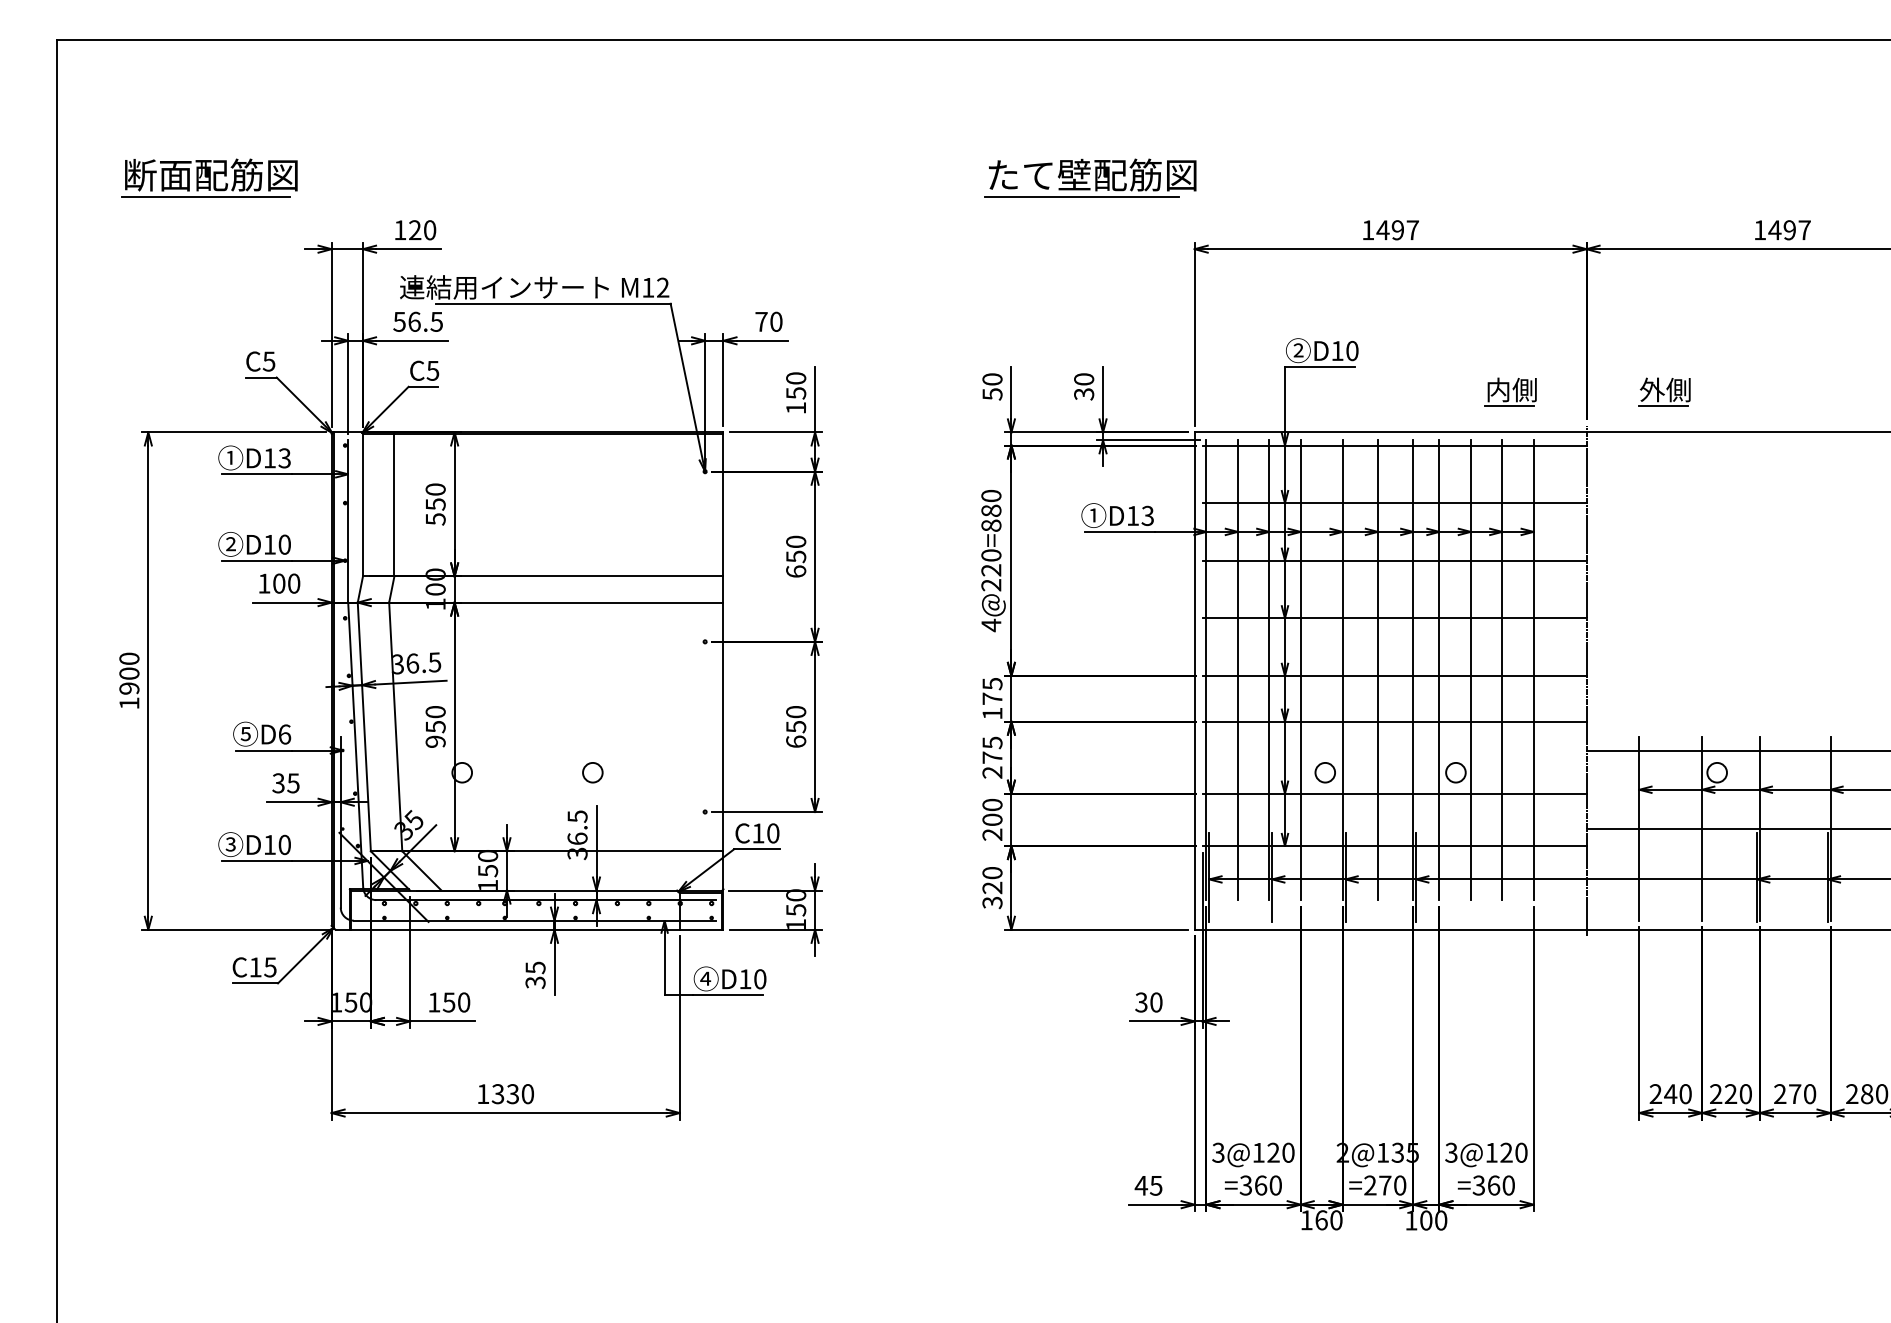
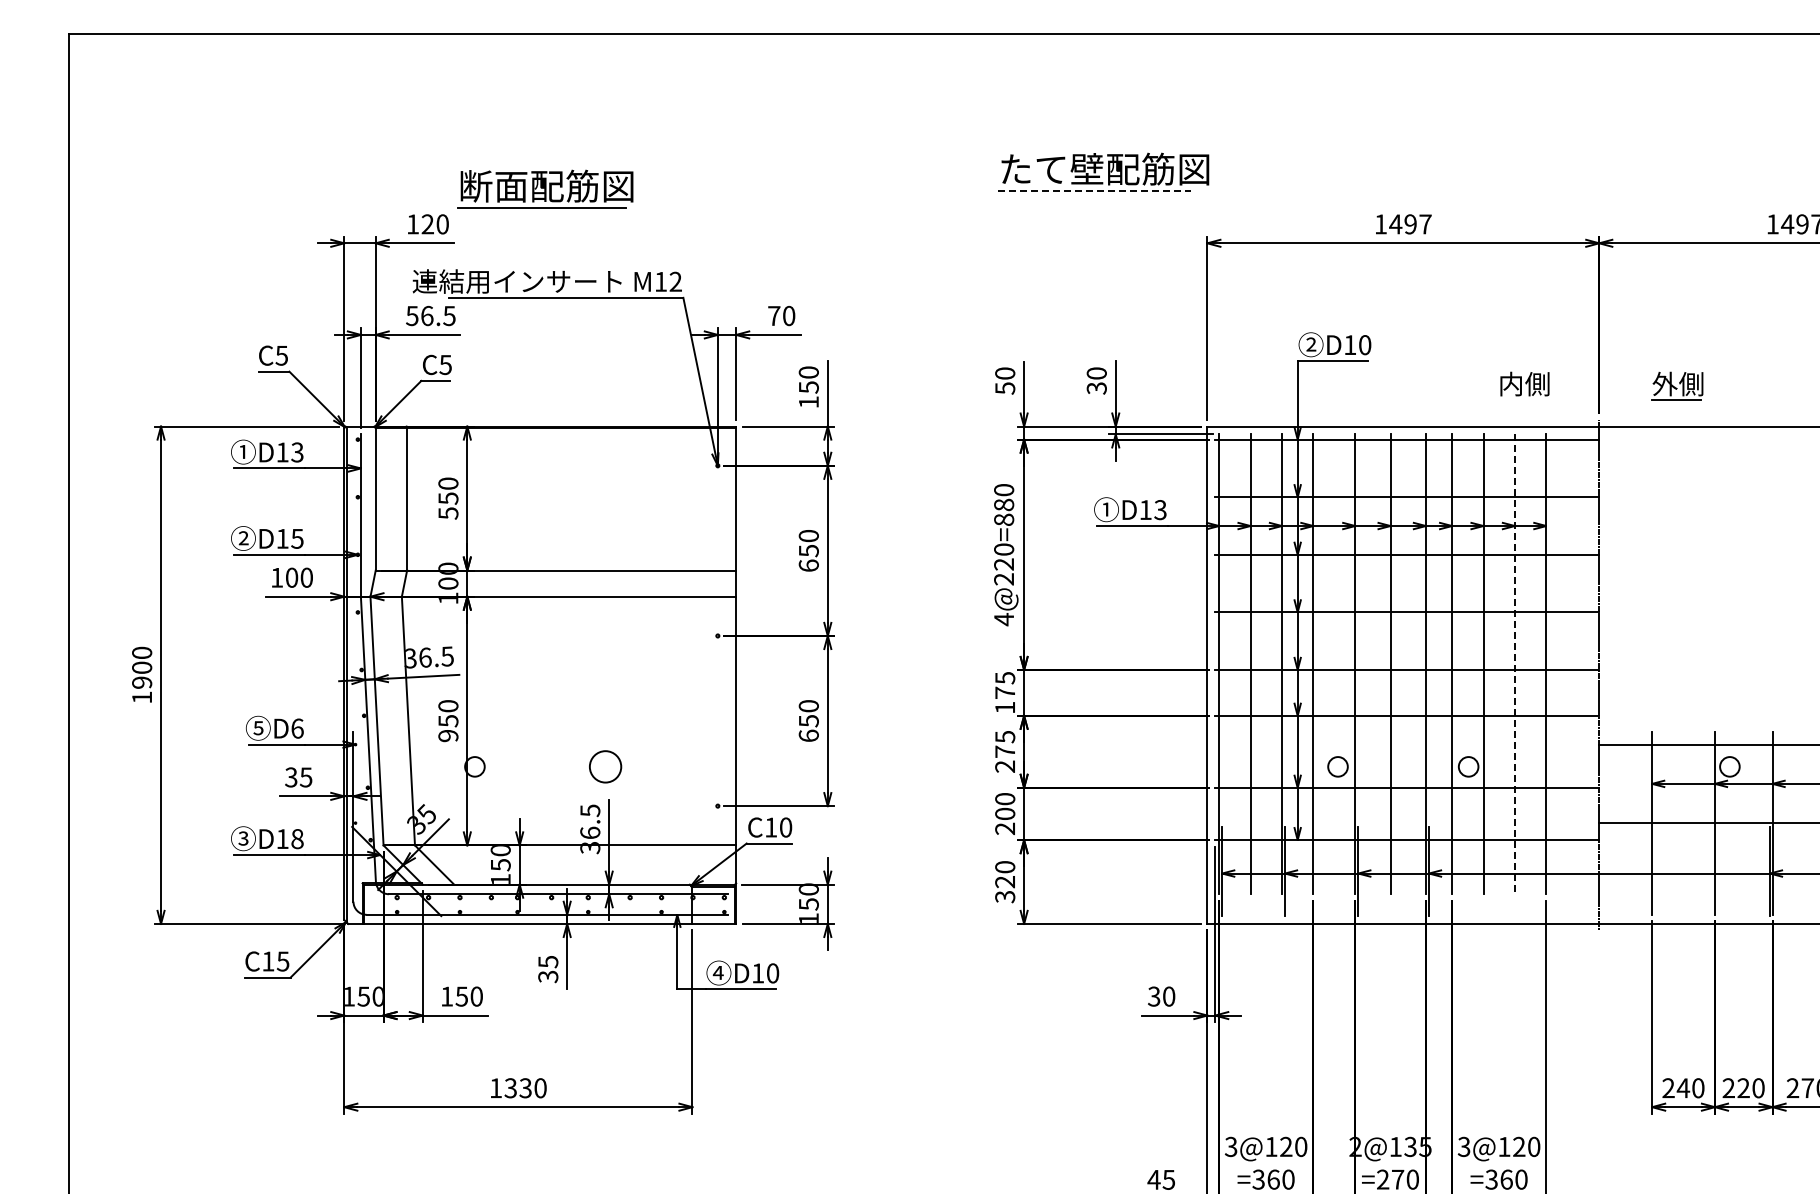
part: (209, 177) -> (545, 188), moved
line: (1081, 196) -> (1094, 190), solid -> dashed
line: (1509, 406) -> (1522, 400), removed
text: (284, 544) -> (297, 538), D10 -> D15
line: (1502, 670) -> (1515, 664), solid -> dashed
circle: (592, 772) -> (605, 766), size x1.6
text: (284, 844) -> (297, 838), D10 -> D18

